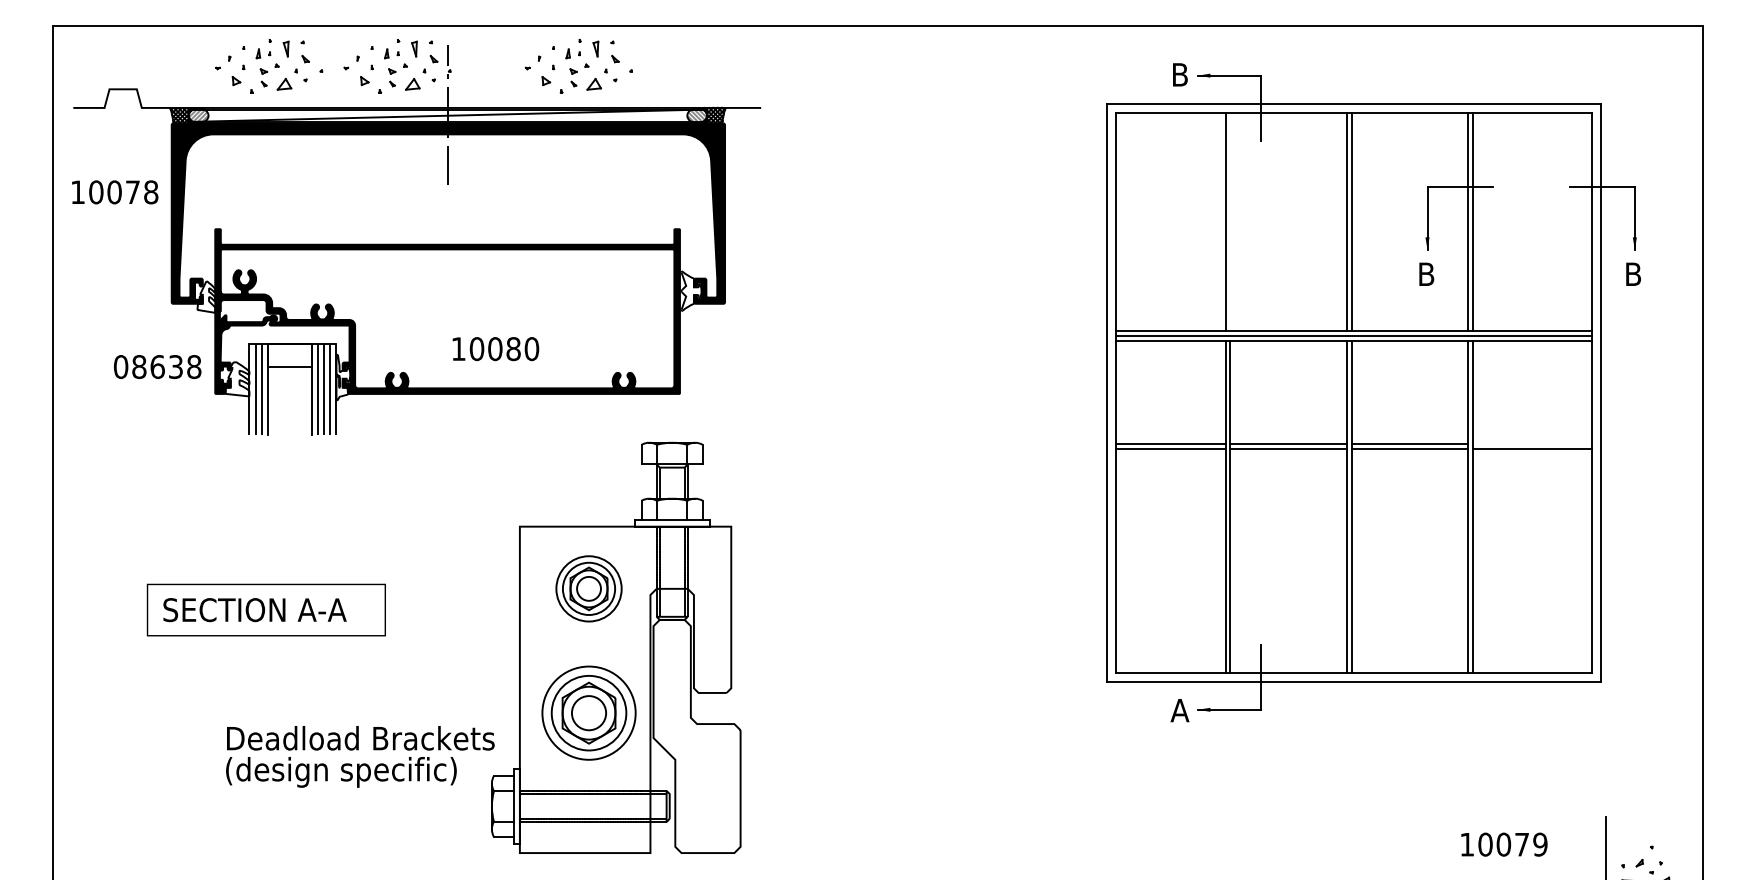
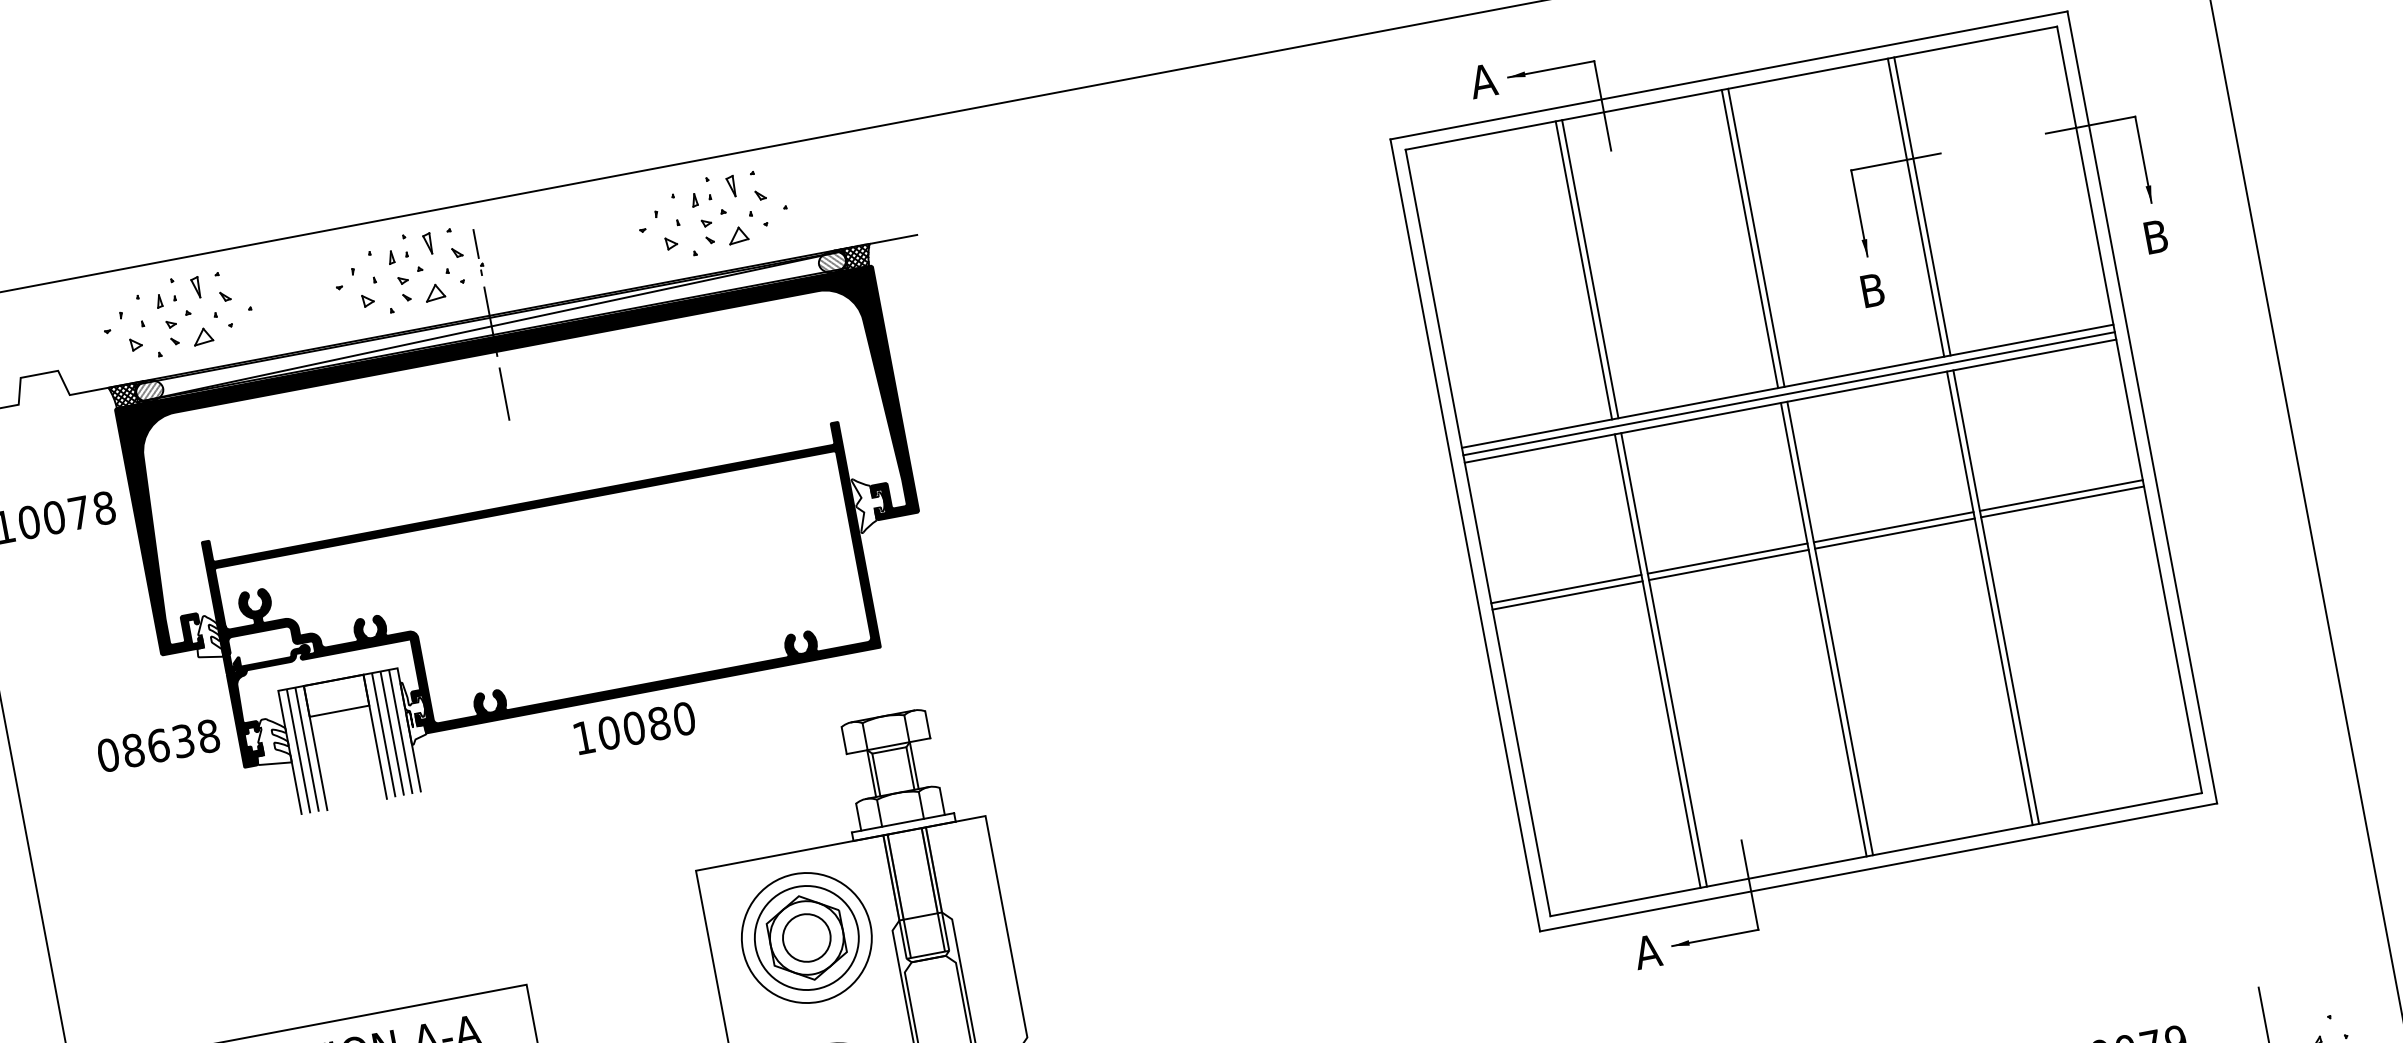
part: (269, 66) -> (177, 315), moved
part: (578, 66) -> (711, 214), moved
text: (1179, 74) -> (1482, 80), B -> A
line: (1230, 221) -> (1590, 268), added
text: (495, 349) -> (634, 728), moved
line: (1531, 444) -> (2060, 496), added
part: (588, 588) -> (805, 937), size x1.43

